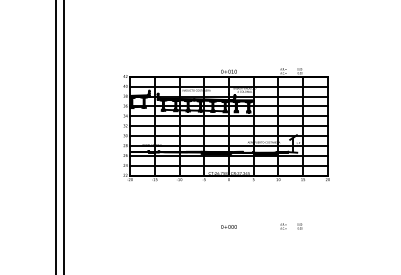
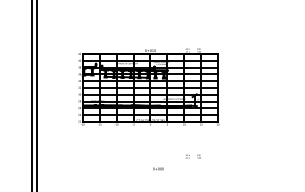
text: (229, 226) -> (158, 168), moved

